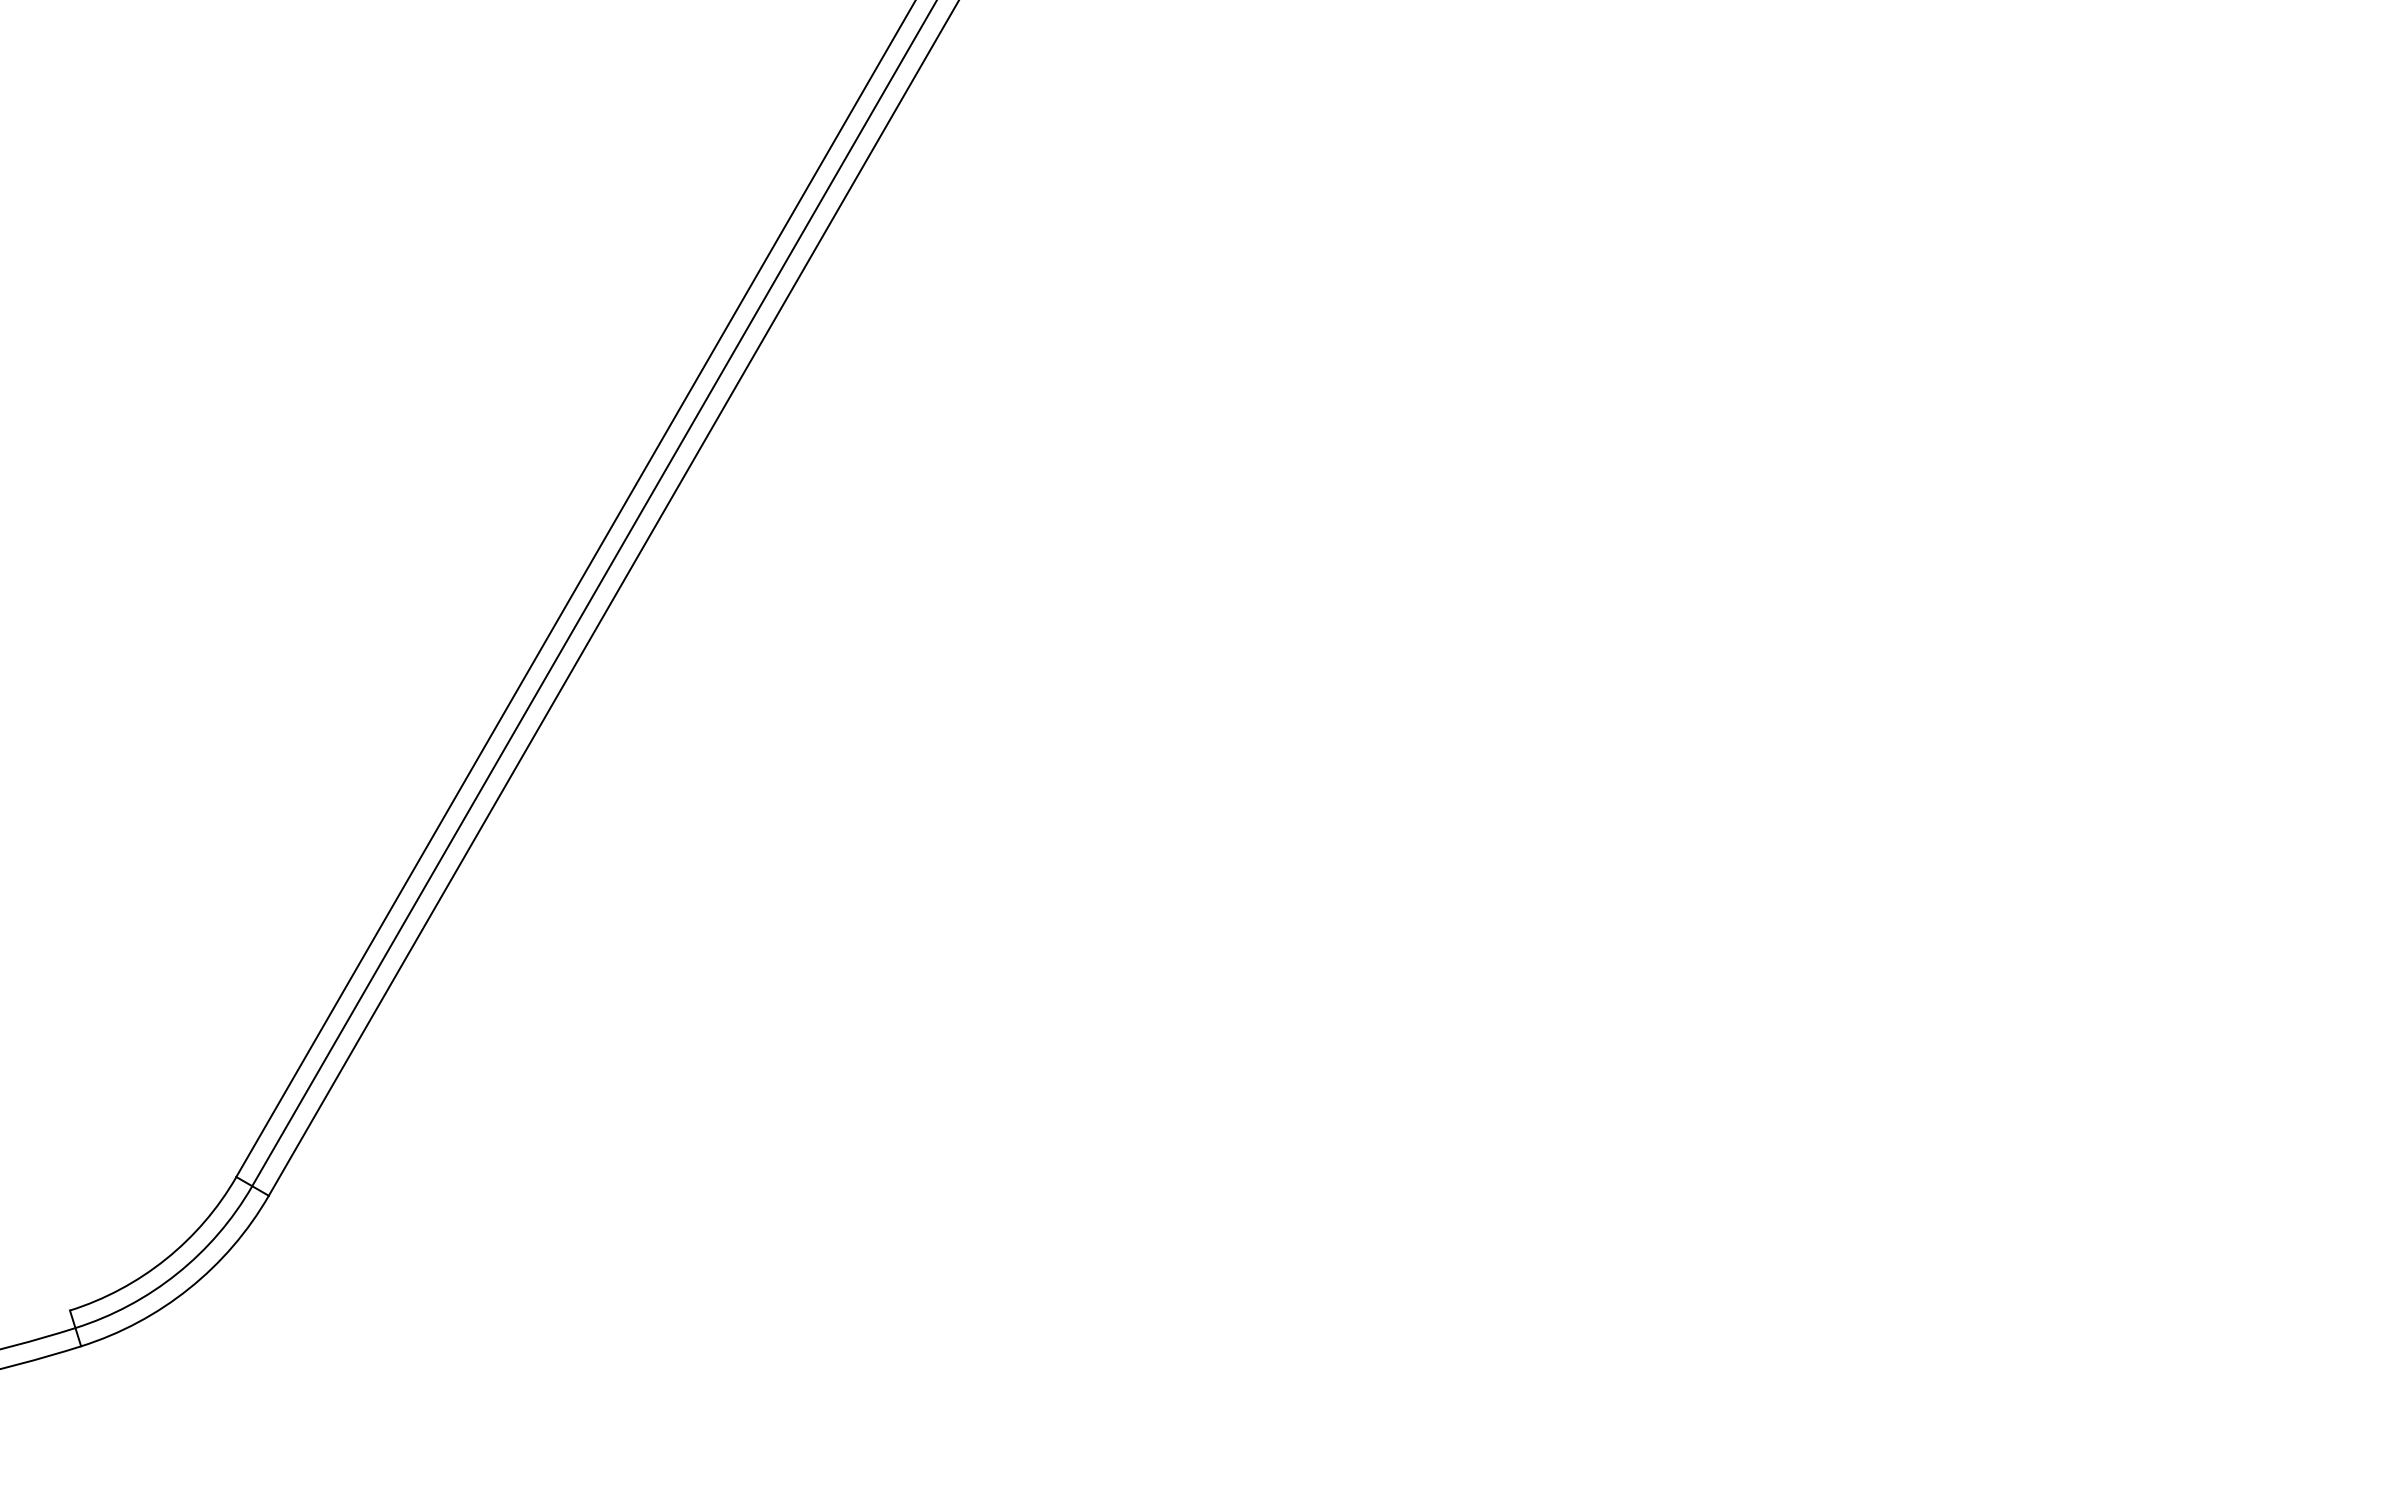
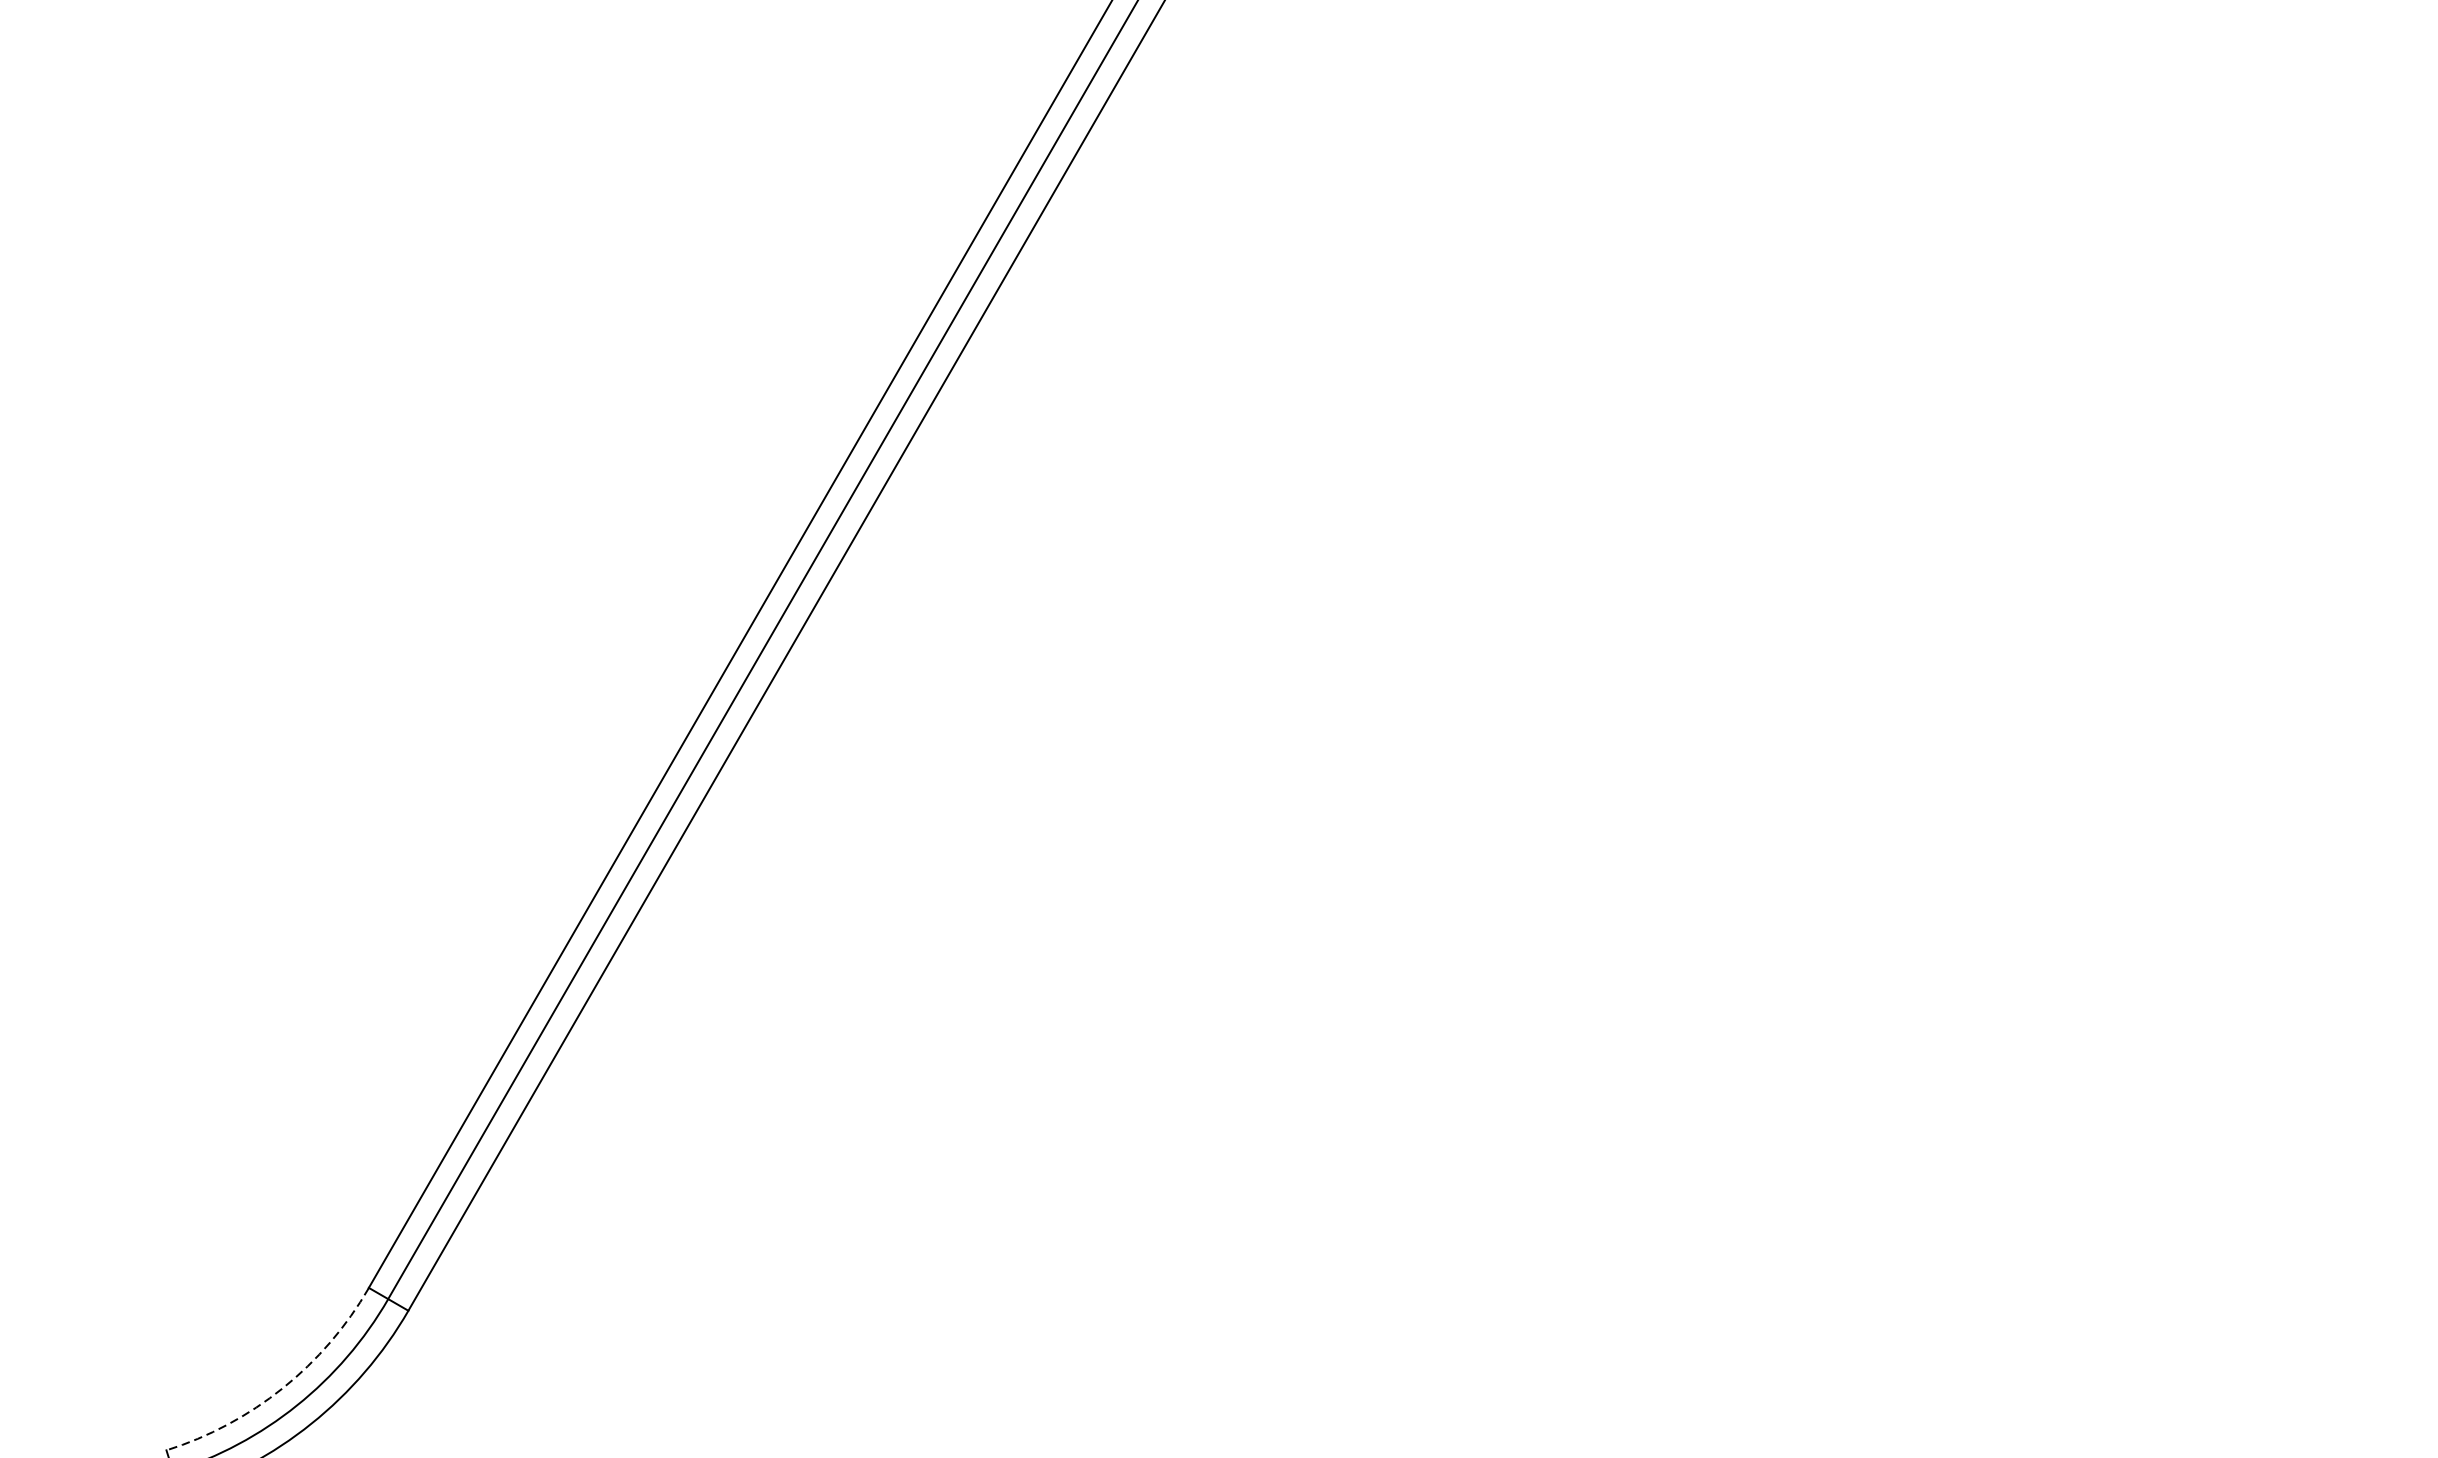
arc: (165, 1259) -> (282, 1388), solid -> dashed

